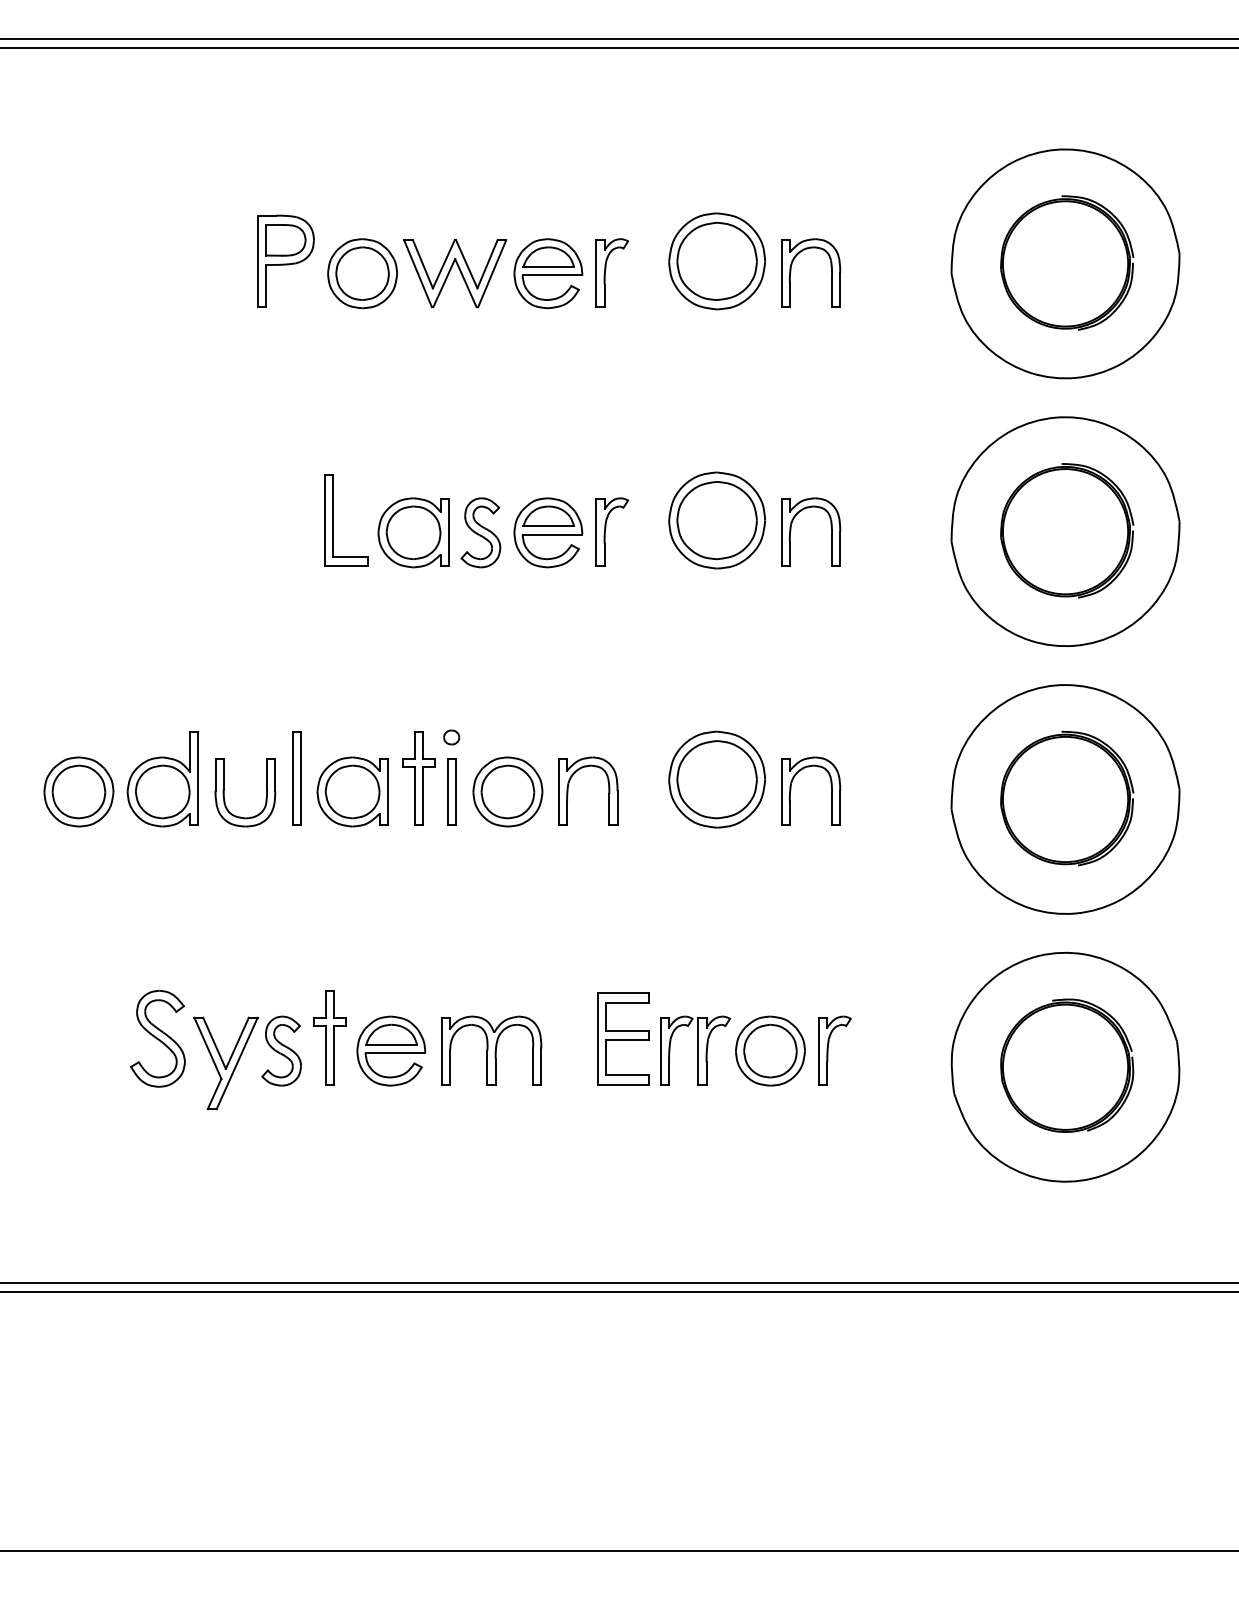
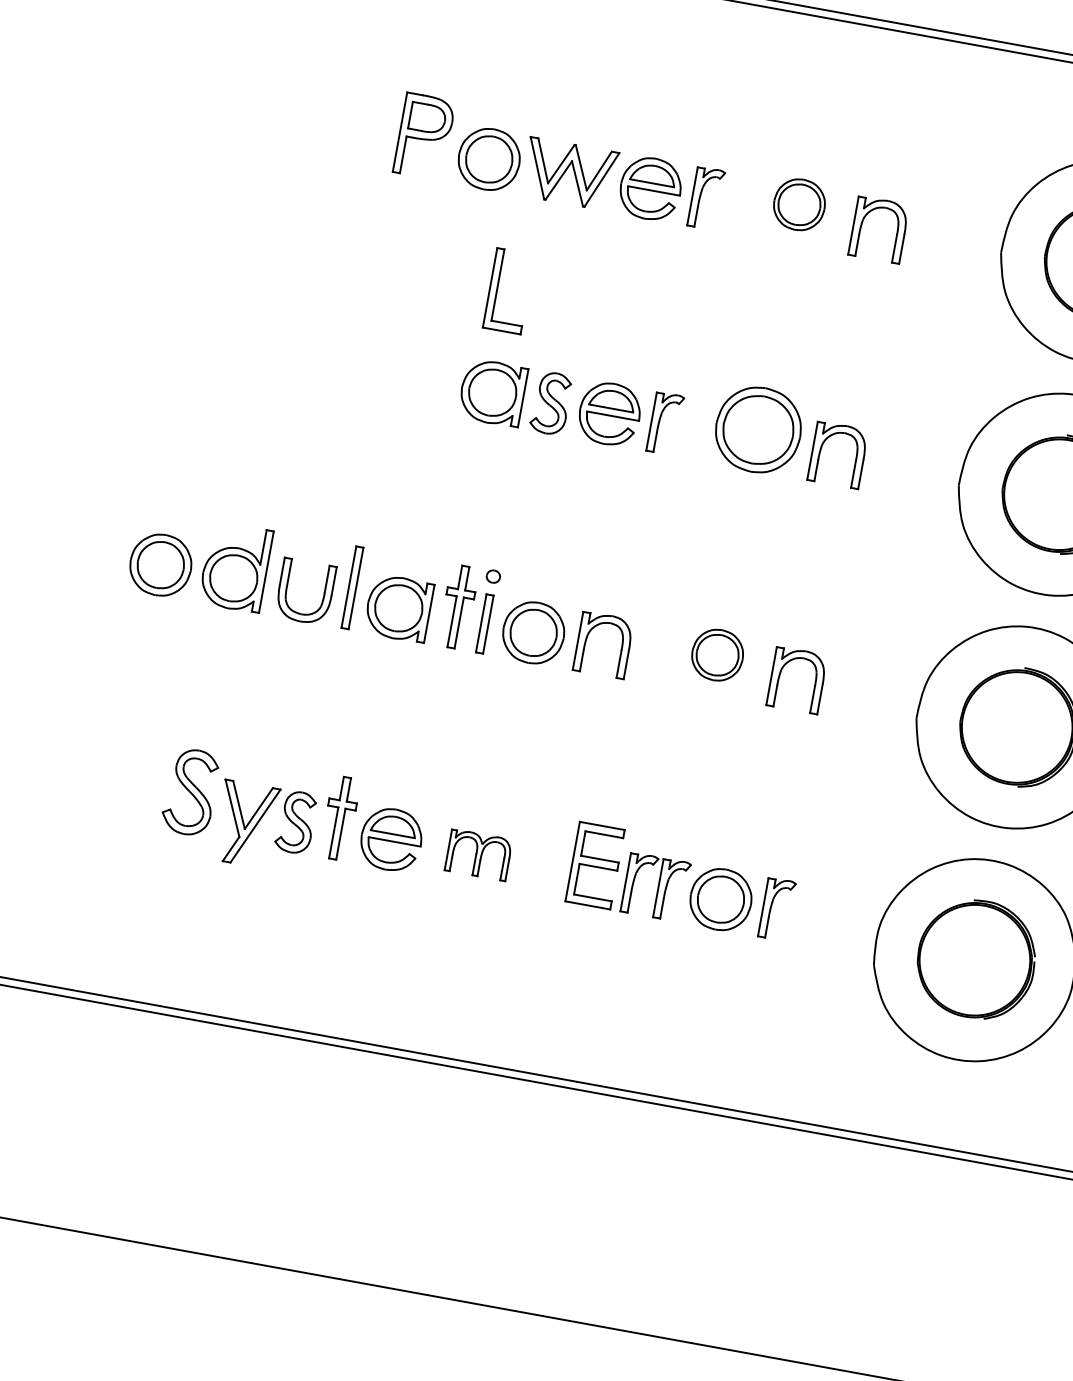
part: (717, 261) -> (799, 204), size x0.6
part: (333, 520) -> (497, 289), moved
part: (717, 779) -> (717, 655), size x0.6
part: (491, 1050) -> (478, 854), size x0.7

